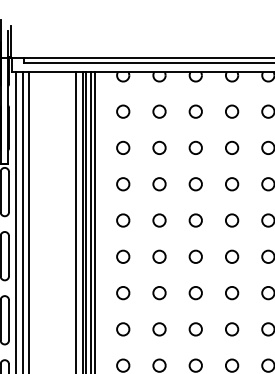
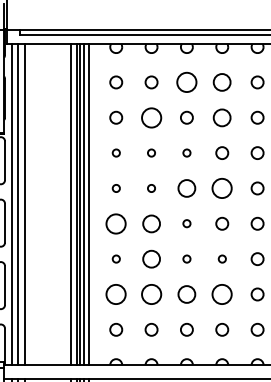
circle: (195, 111) -> (186, 82), size x1.6
circle: (232, 111) -> (222, 82), size x1.4
circle: (159, 147) -> (151, 117), size x1.6
circle: (232, 147) -> (222, 117), size x1.4
circle: (123, 183) -> (116, 152), size x0.6
circle: (159, 183) -> (151, 152), size x0.6
circle: (195, 183) -> (186, 152), size x0.6
circle: (123, 220) -> (116, 188), size x0.6
circle: (159, 220) -> (151, 188), size x0.6
circle: (195, 220) -> (186, 188), size x1.4
circle: (232, 220) -> (222, 188), size x1.6
circle: (123, 256) -> (116, 223), size x1.6
circle: (159, 256) -> (151, 223), size x1.4
circle: (195, 256) -> (186, 223), size x0.6
circle: (123, 292) -> (116, 258), size x0.6
circle: (159, 292) -> (151, 258), size x1.4
circle: (195, 292) -> (186, 258), size x0.6
circle: (232, 292) -> (222, 258), size x0.6
circle: (123, 329) -> (116, 294), size x1.6
circle: (159, 329) -> (151, 294), size x1.6
circle: (195, 329) -> (186, 294), size x1.4
circle: (232, 329) -> (222, 294), size x1.6

